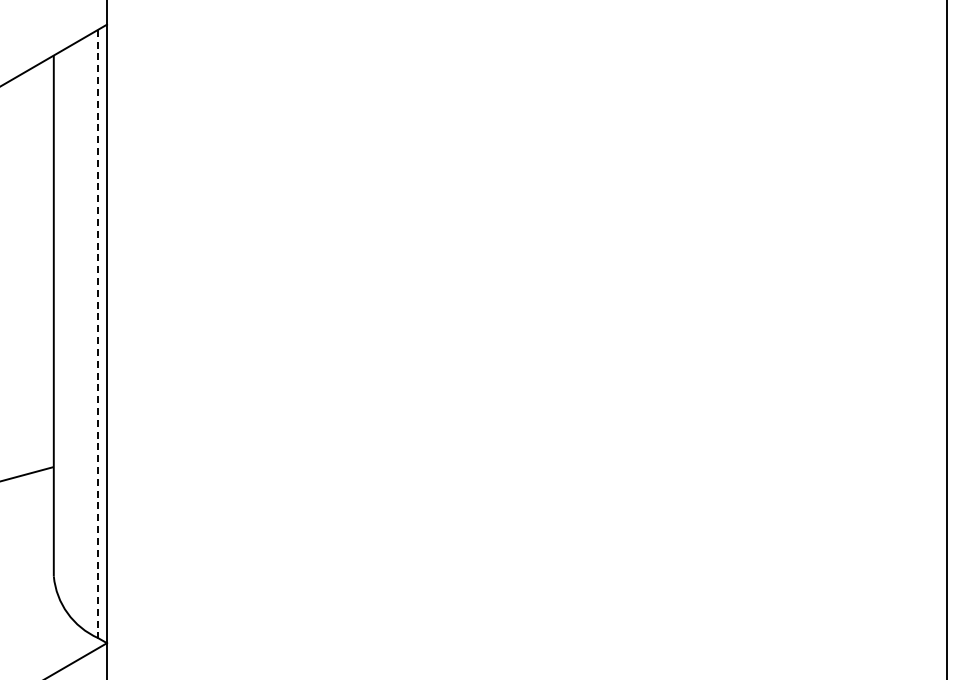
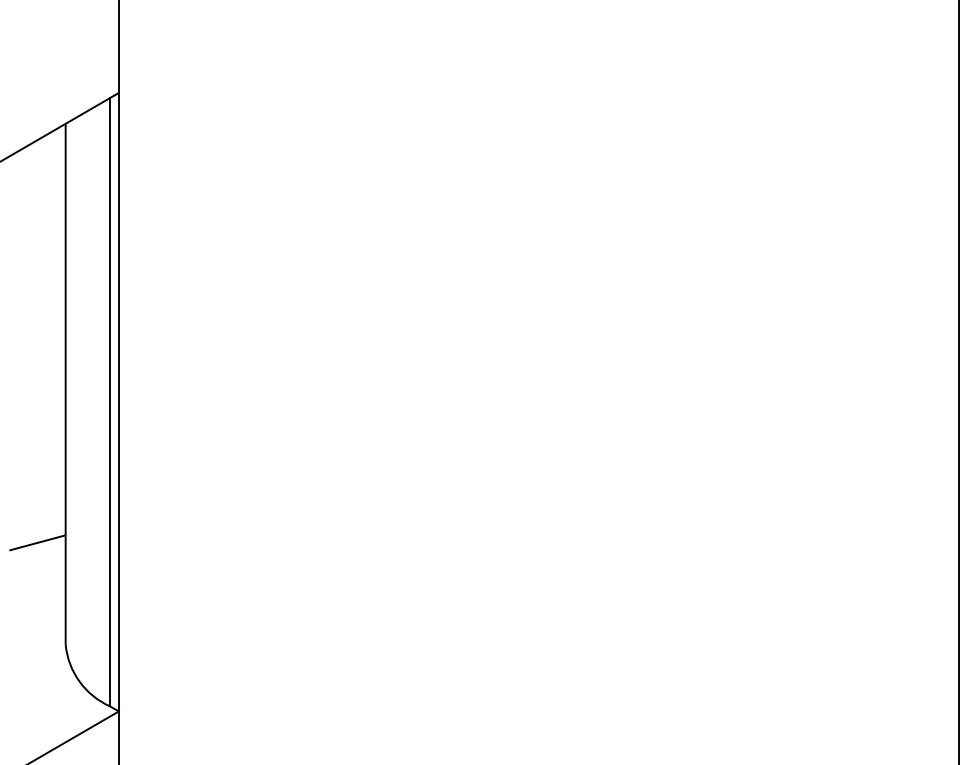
line: (98, 334) -> (110, 402), dashed -> solid

